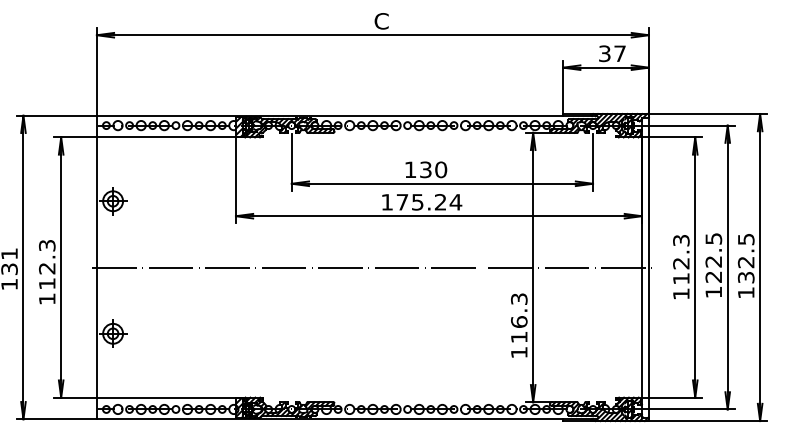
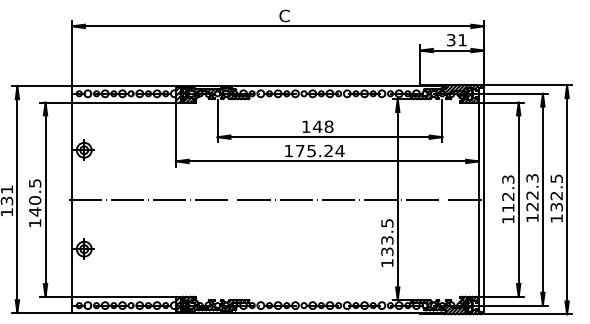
text: (619, 54) -> (462, 40), 37 -> 31
text: (432, 169) -> (322, 126), 130 -> 148
text: (712, 239) -> (531, 178), 122.5 -> 122.3
text: (47, 264) -> (35, 197), 112.3 -> 140.5
text: (519, 318) -> (387, 237), 116.3 -> 133.5

